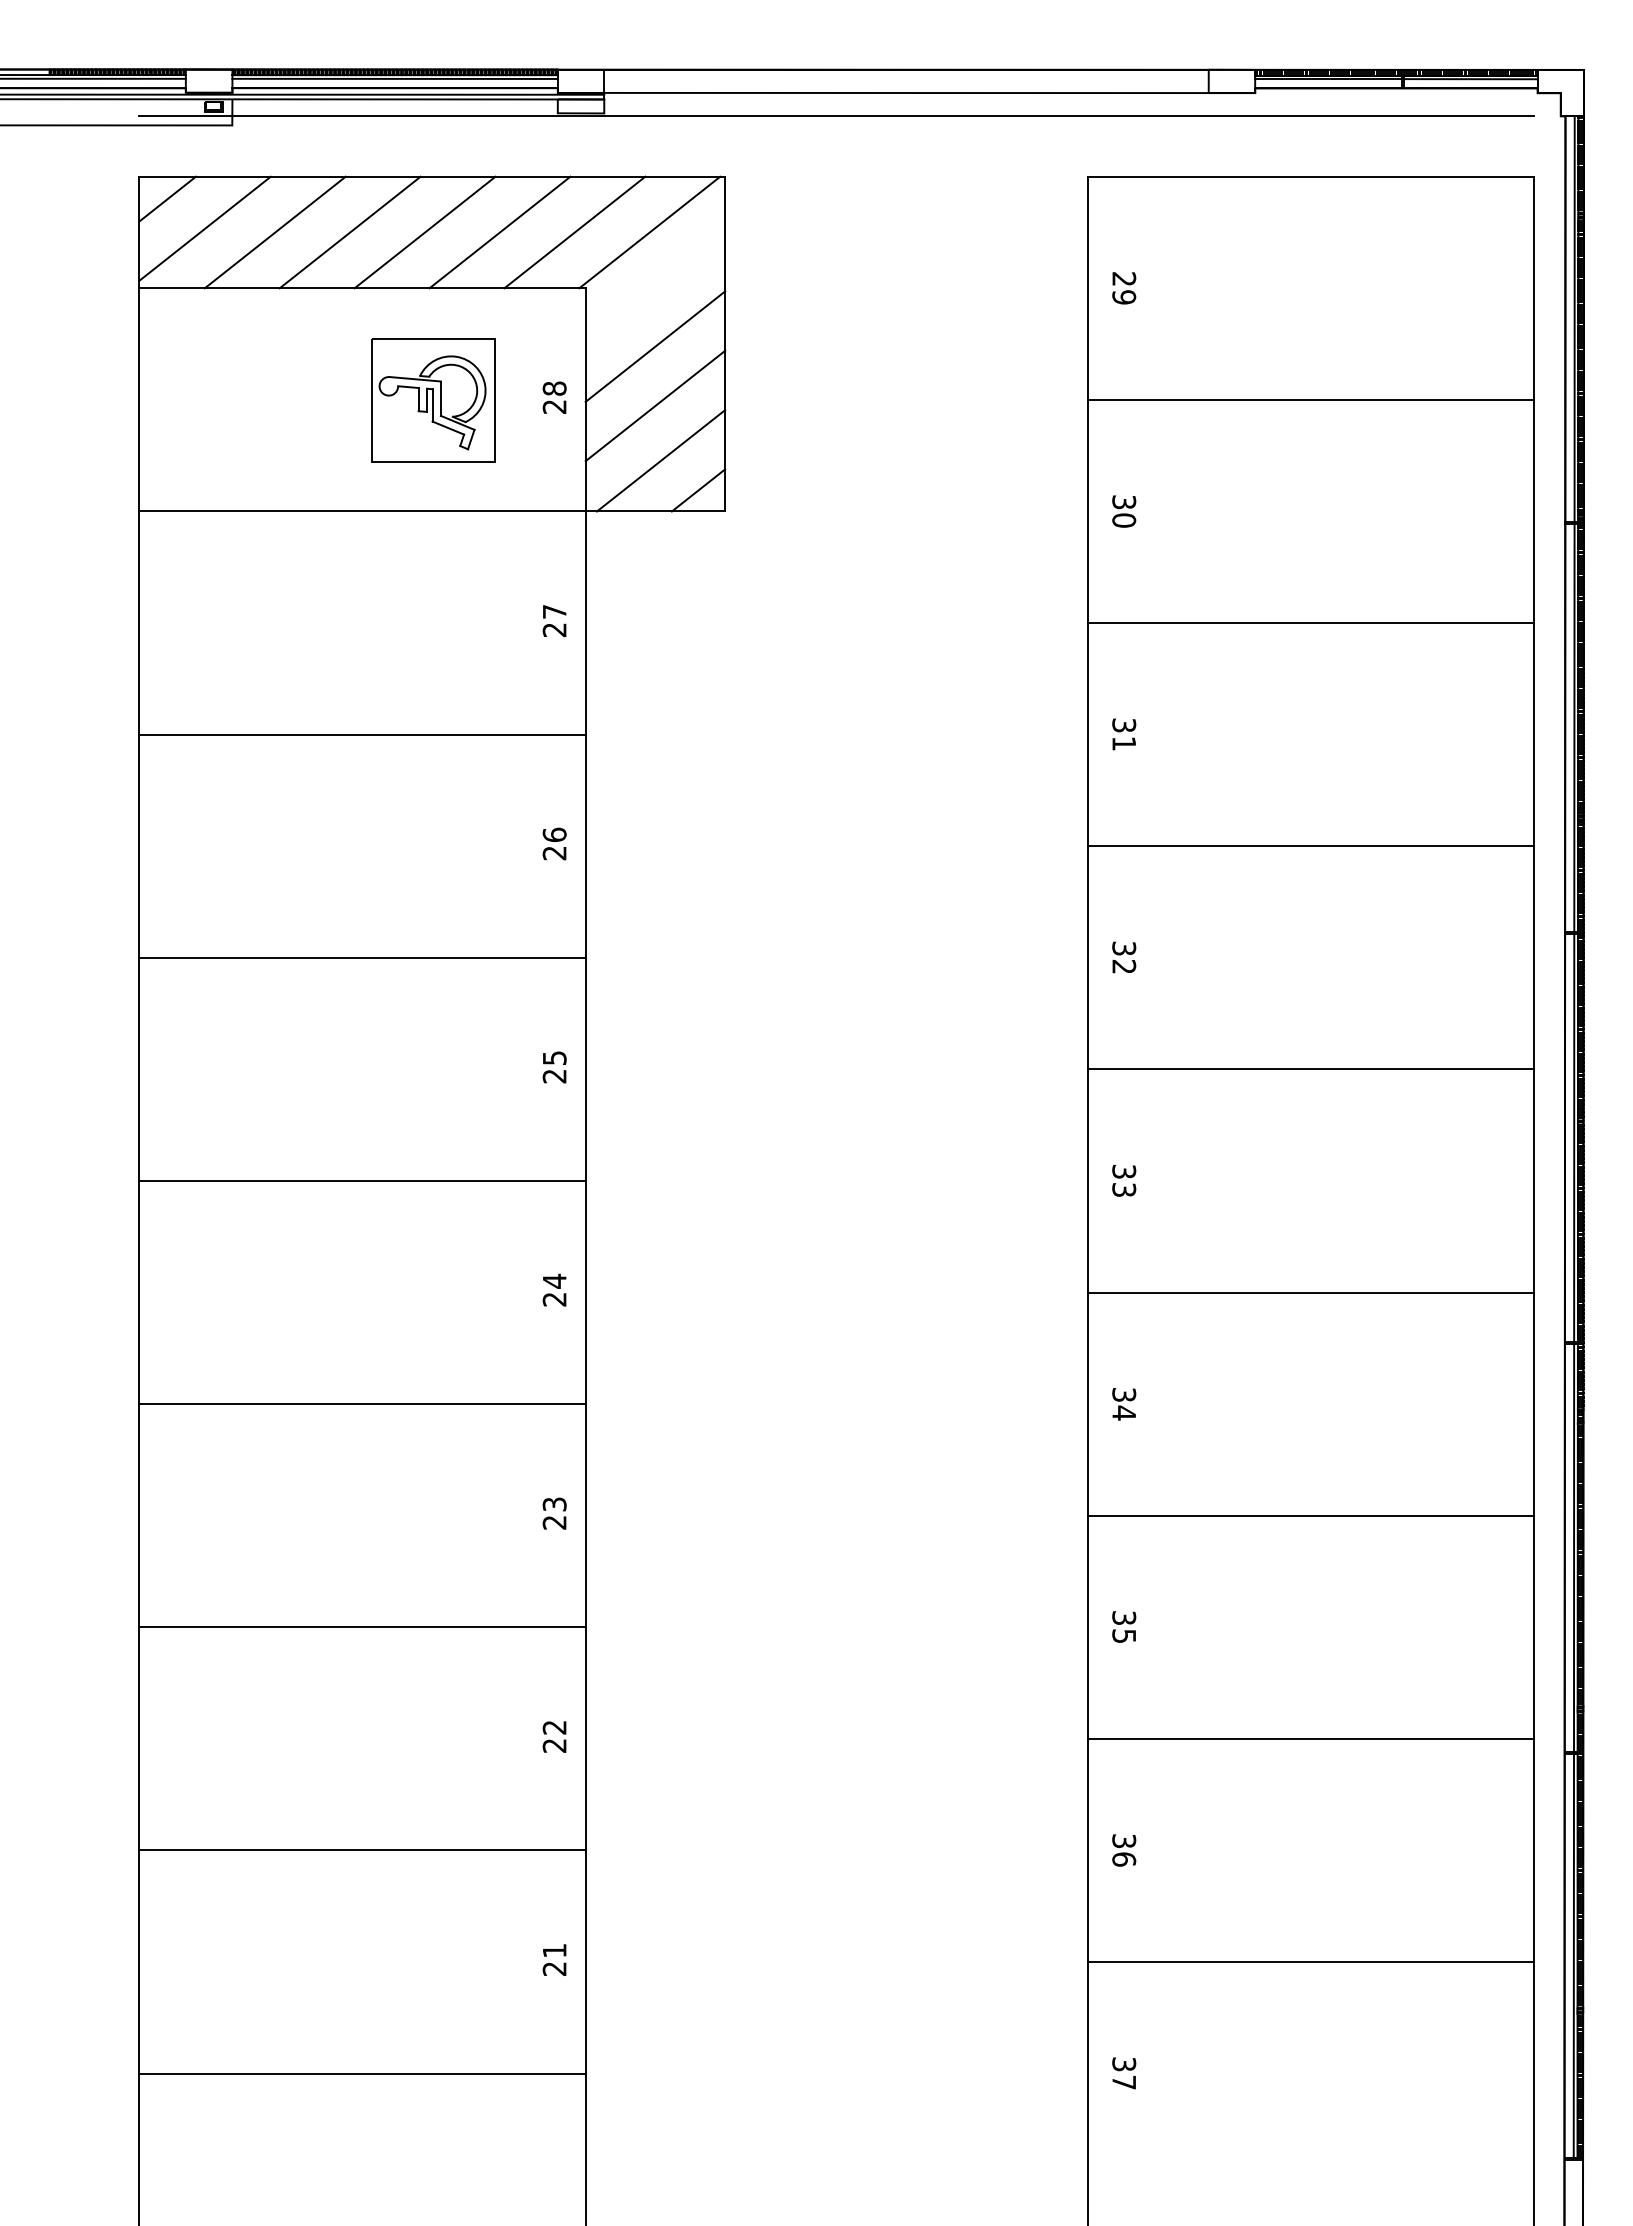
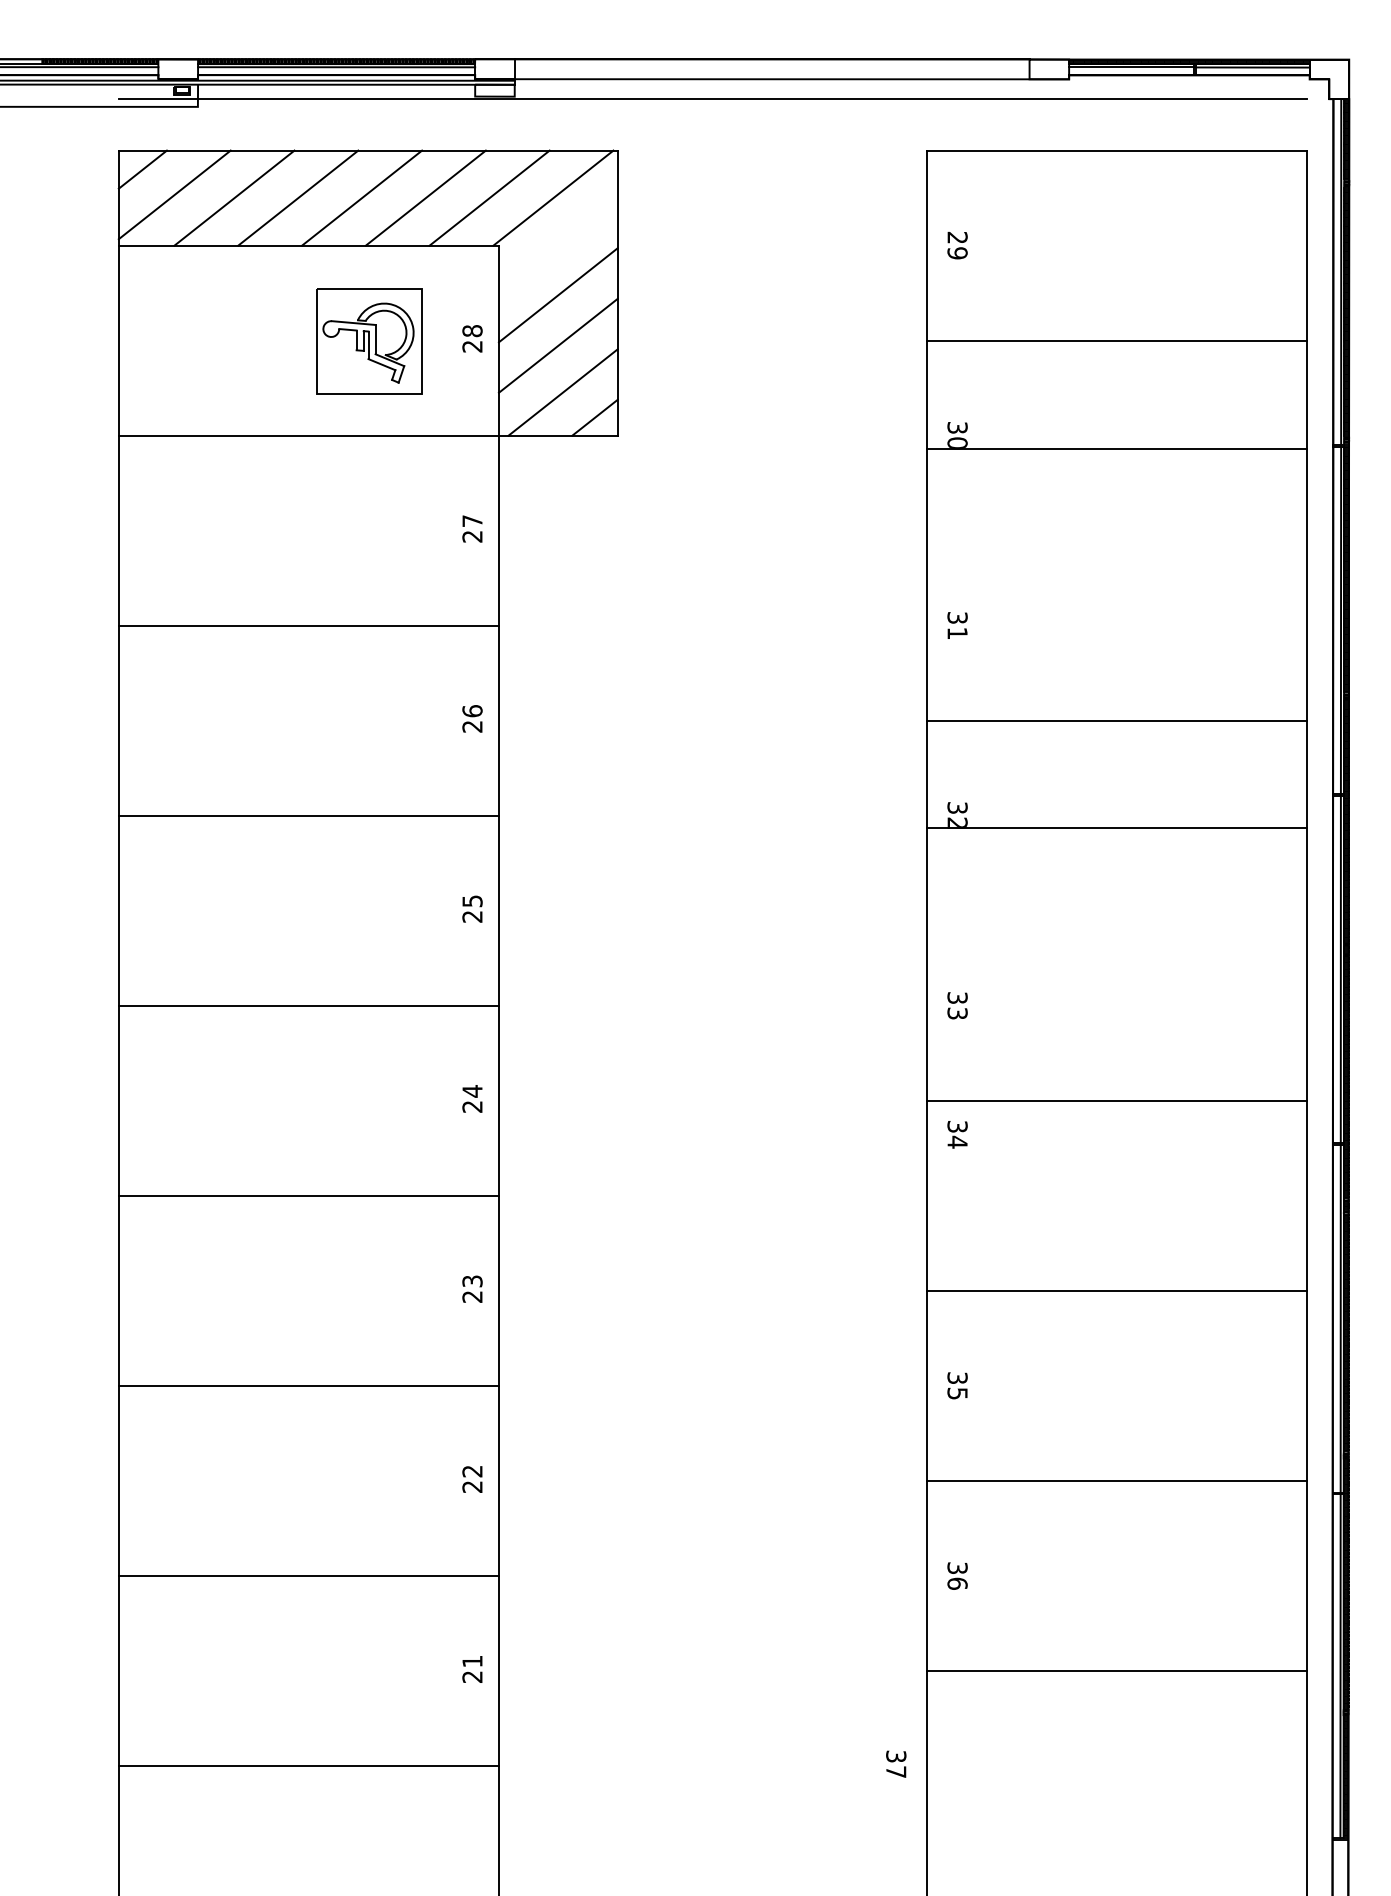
line: (1310, 623) -> (1116, 449), moved
line: (1310, 1069) -> (1116, 828), moved
text: (1124, 1404) -> (957, 1134), moved
text: (1124, 2073) -> (896, 1764), moved

